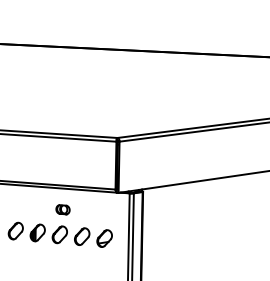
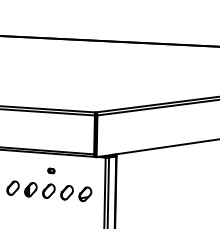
part: (62, 209) -> (51, 170), size x0.6

